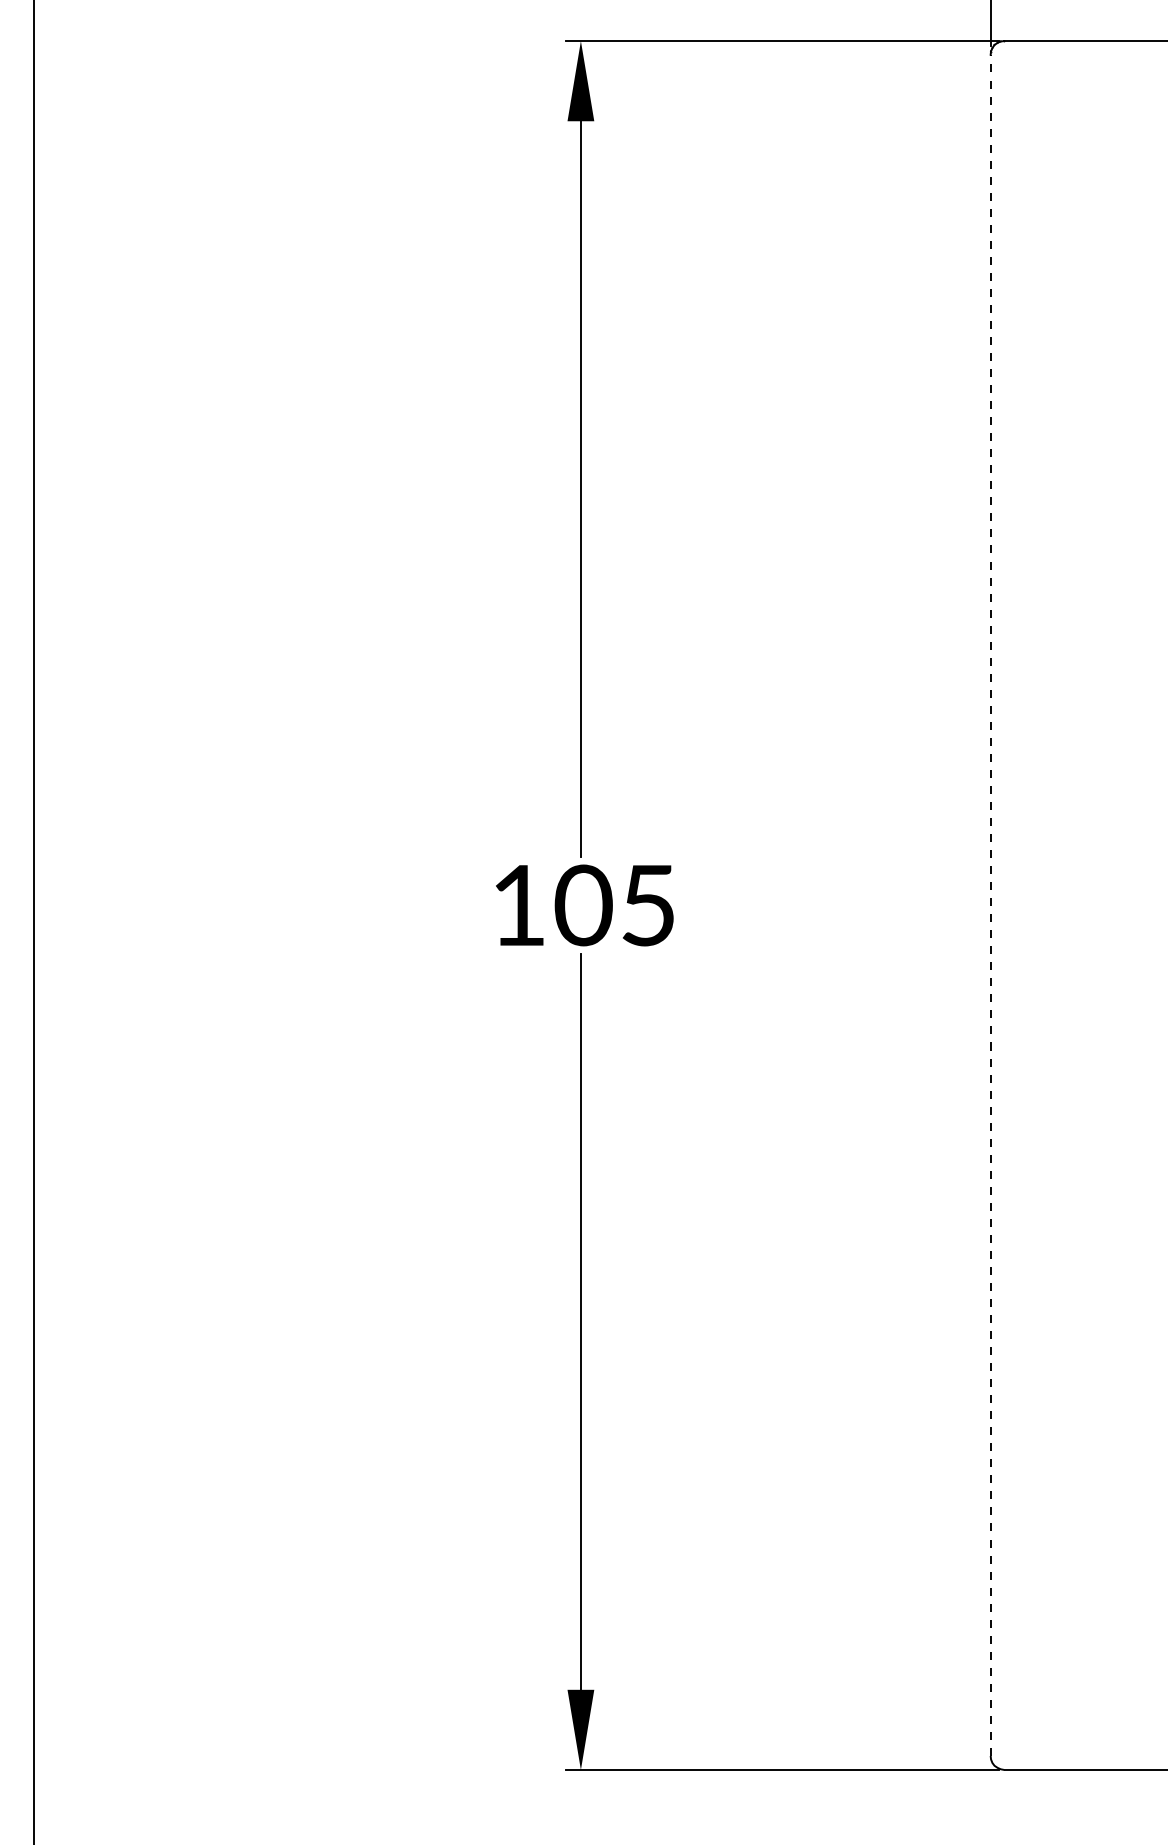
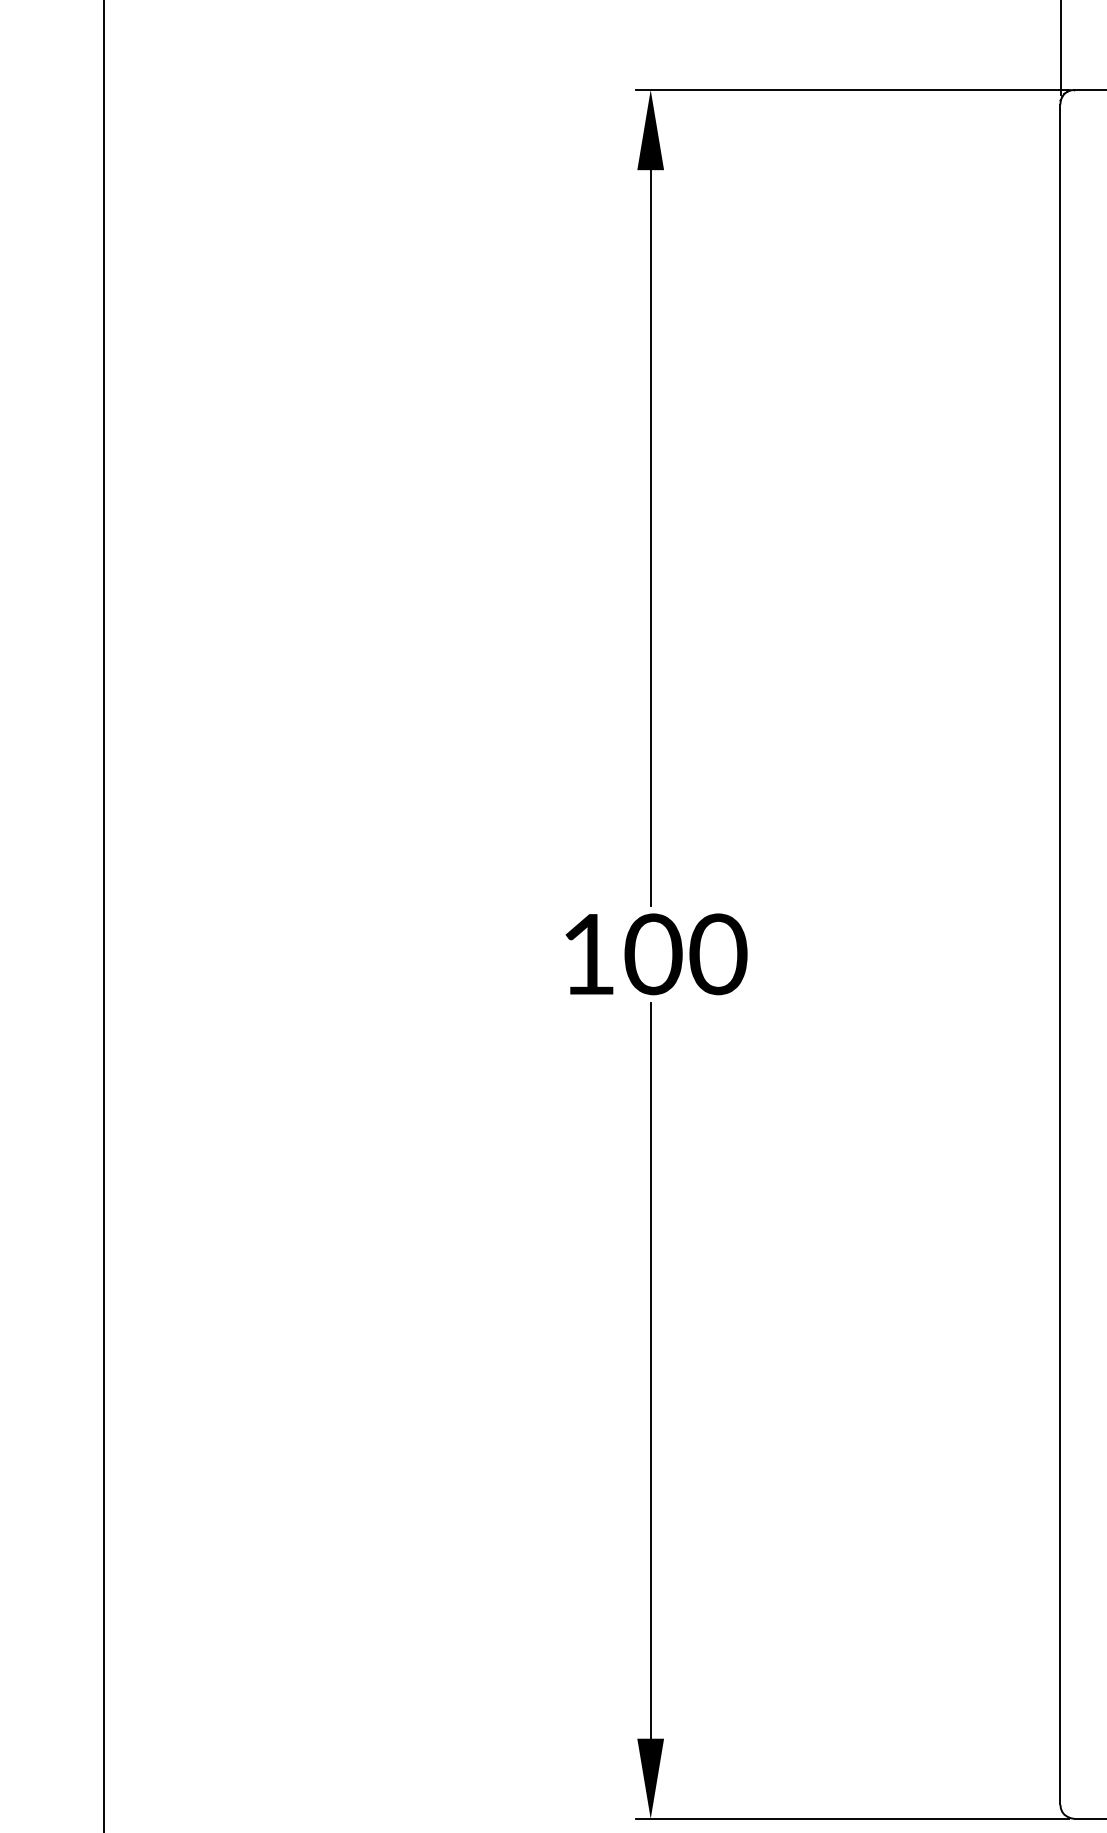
text: (648, 905) -> (718, 954), 105 -> 100
line: (990, 905) -> (1060, 954), dashed -> solid

